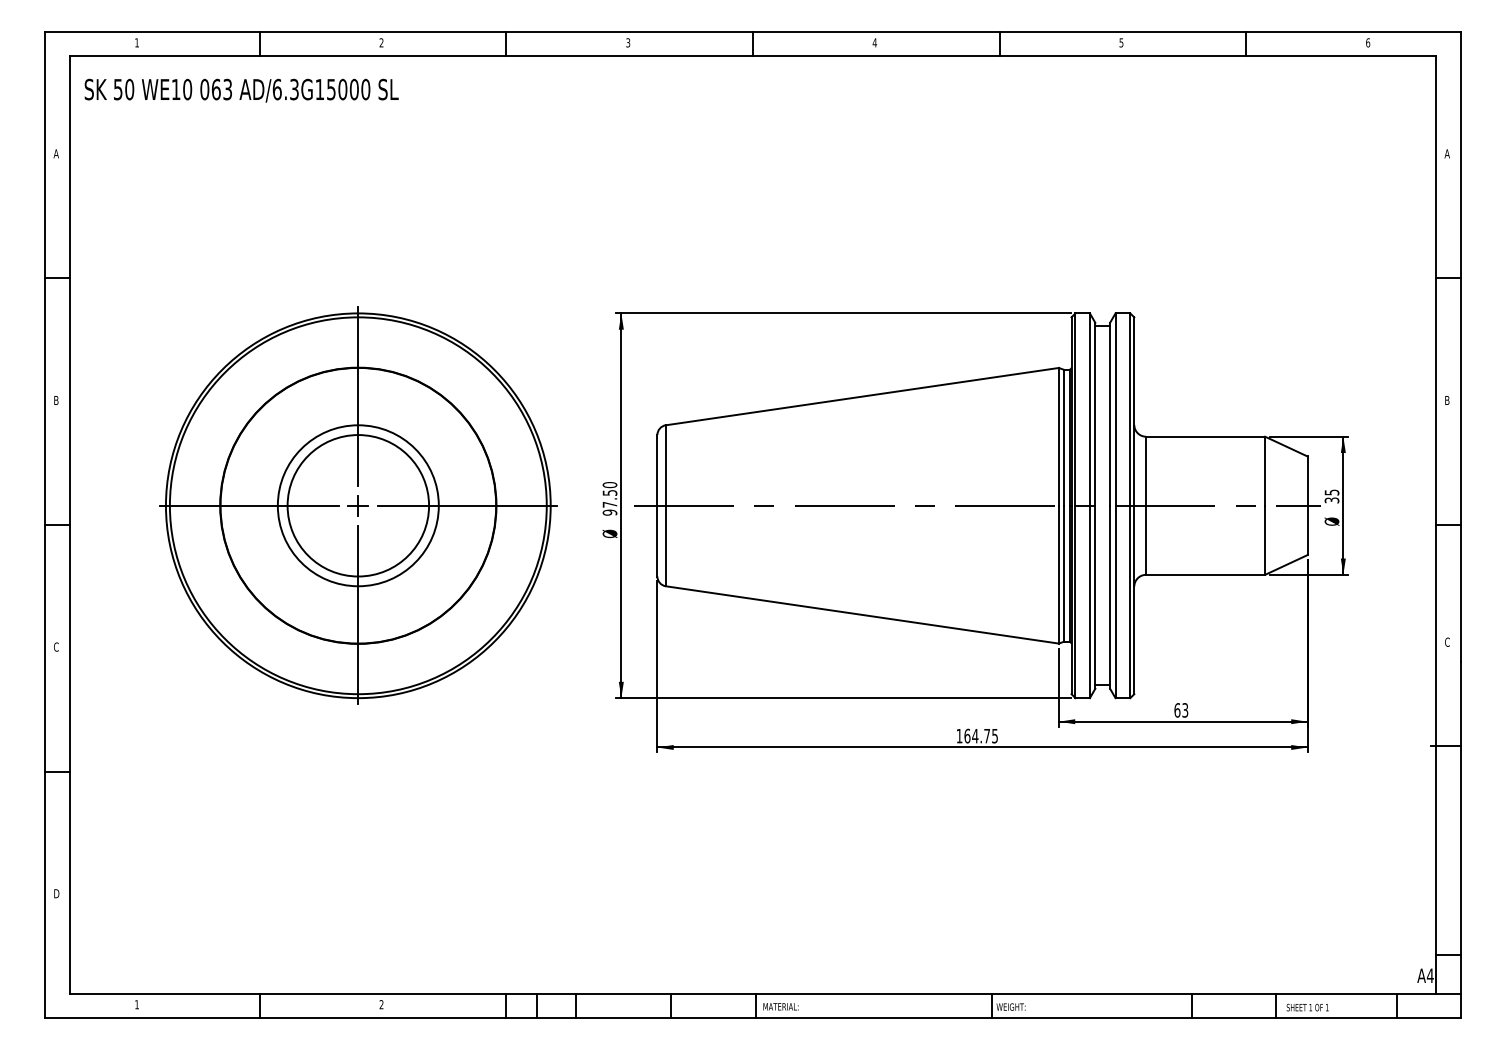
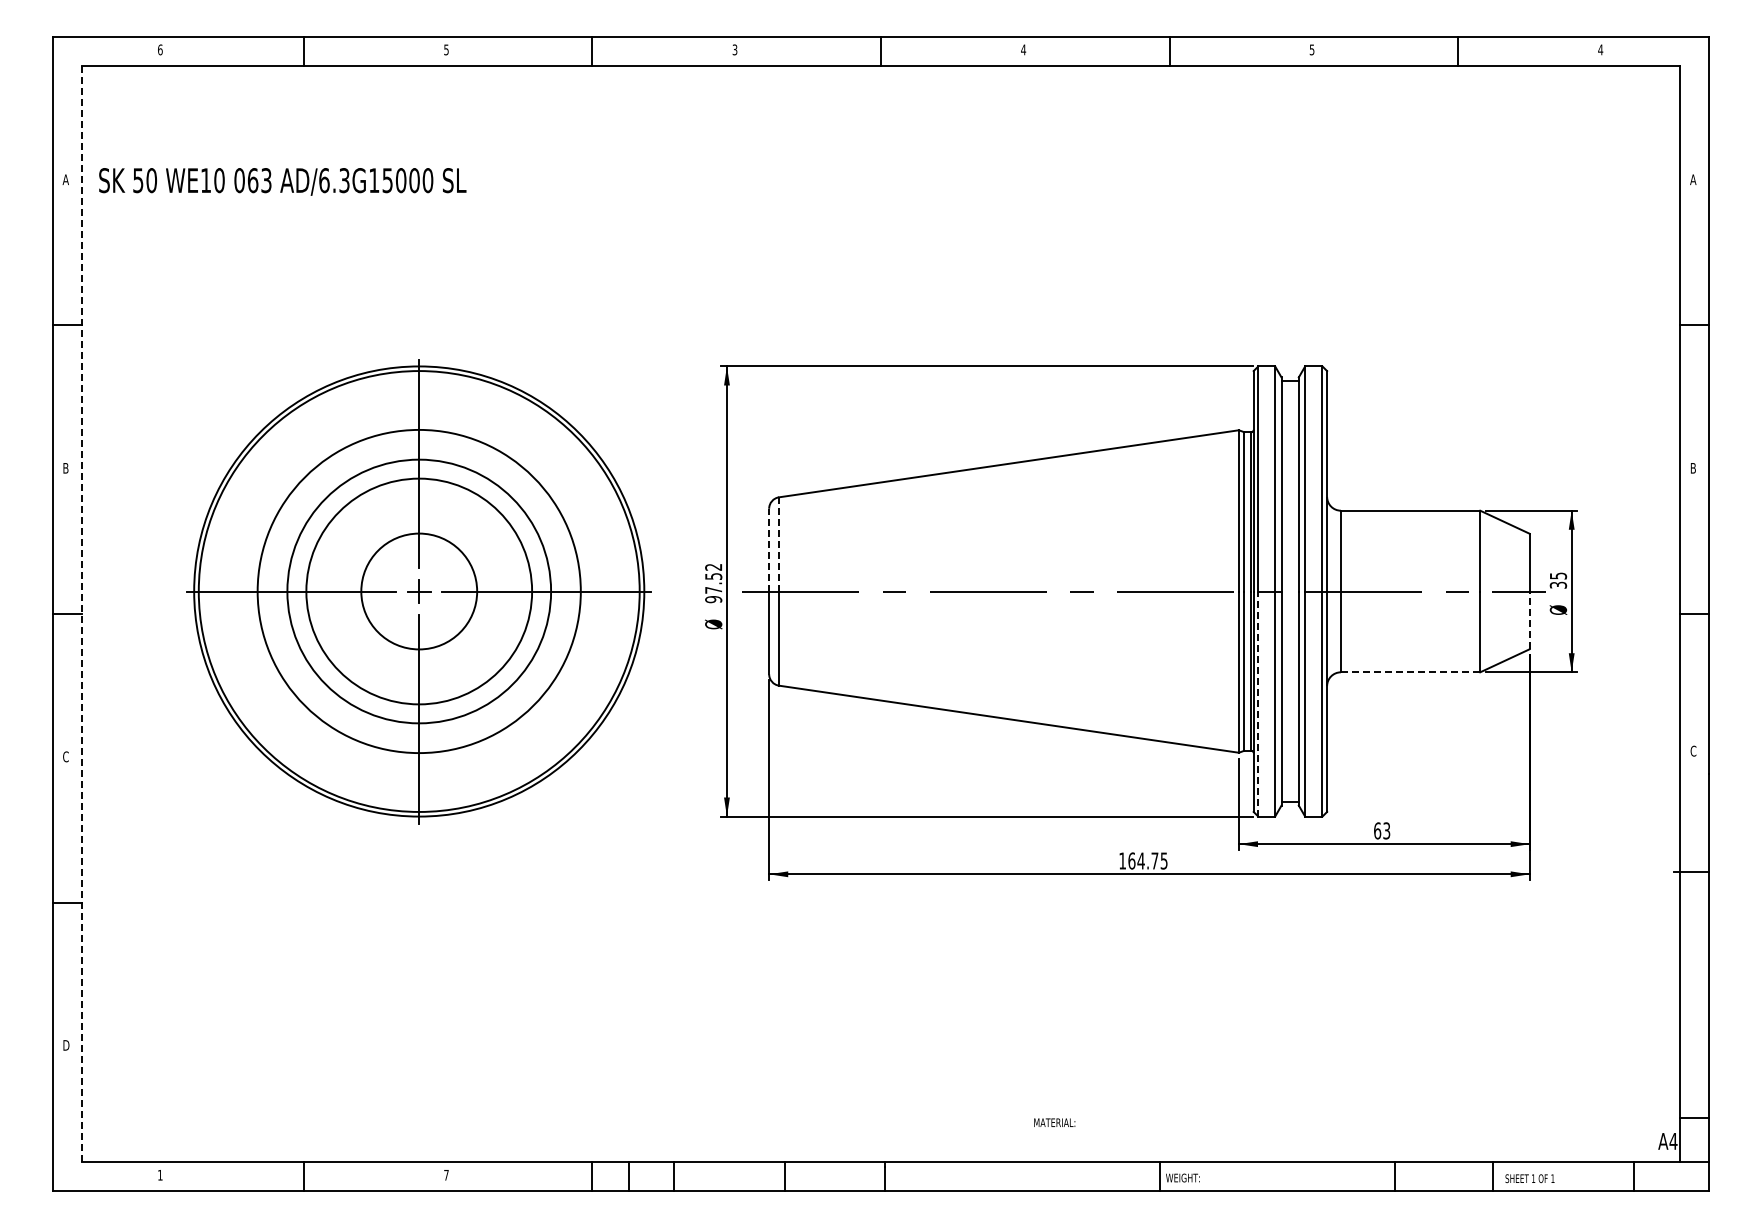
text: (137, 42) -> (160, 49), 1 -> 6
text: (381, 42) -> (446, 49), 2 -> 5
text: (1367, 42) -> (1600, 49), 6 -> 4
text: (241, 90) -> (282, 181), moved
line: (666, 464) -> (779, 543), solid -> dashed
line: (657, 469) -> (769, 549), solid -> dashed
text: (609, 484) -> (713, 566), 97.50 -> 97.52
circle: (358, 505) -> (419, 591), size x0.7
circle: (358, 505) -> (419, 591), size x0.7
circle: (358, 505) -> (419, 591), size x1.4
line: (69, 525) -> (81, 614), solid -> dashed
line: (1307, 530) -> (1529, 620), solid -> dashed
line: (1205, 574) -> (1410, 672), solid -> dashed
line: (1075, 602) -> (1258, 704), solid -> dashed
text: (381, 1004) -> (446, 1174), 2 -> 7
text: (780, 1006) -> (1054, 1122), moved

